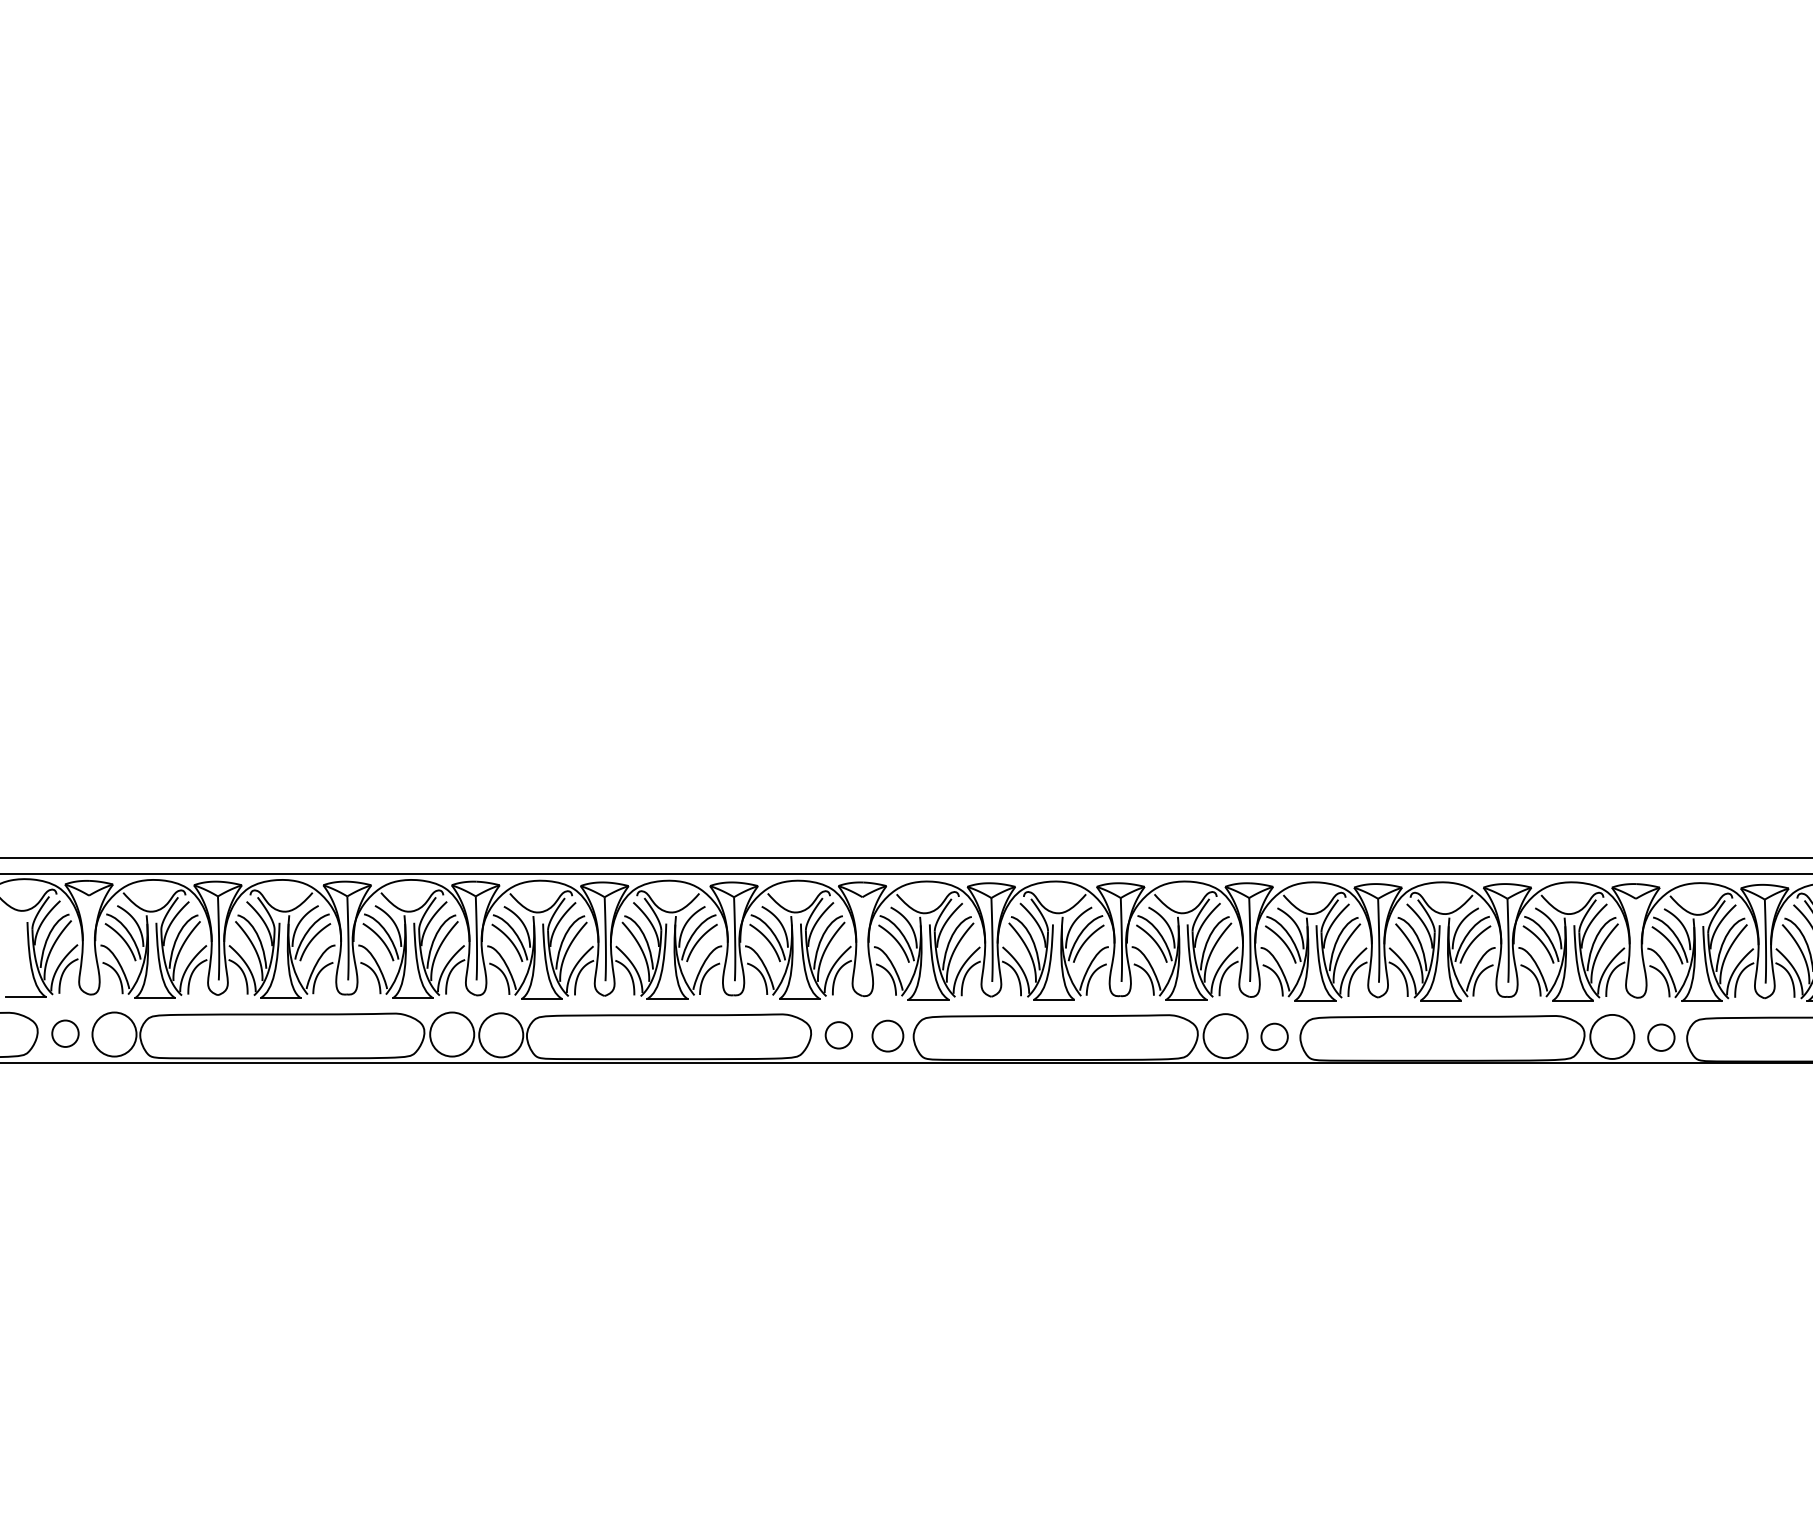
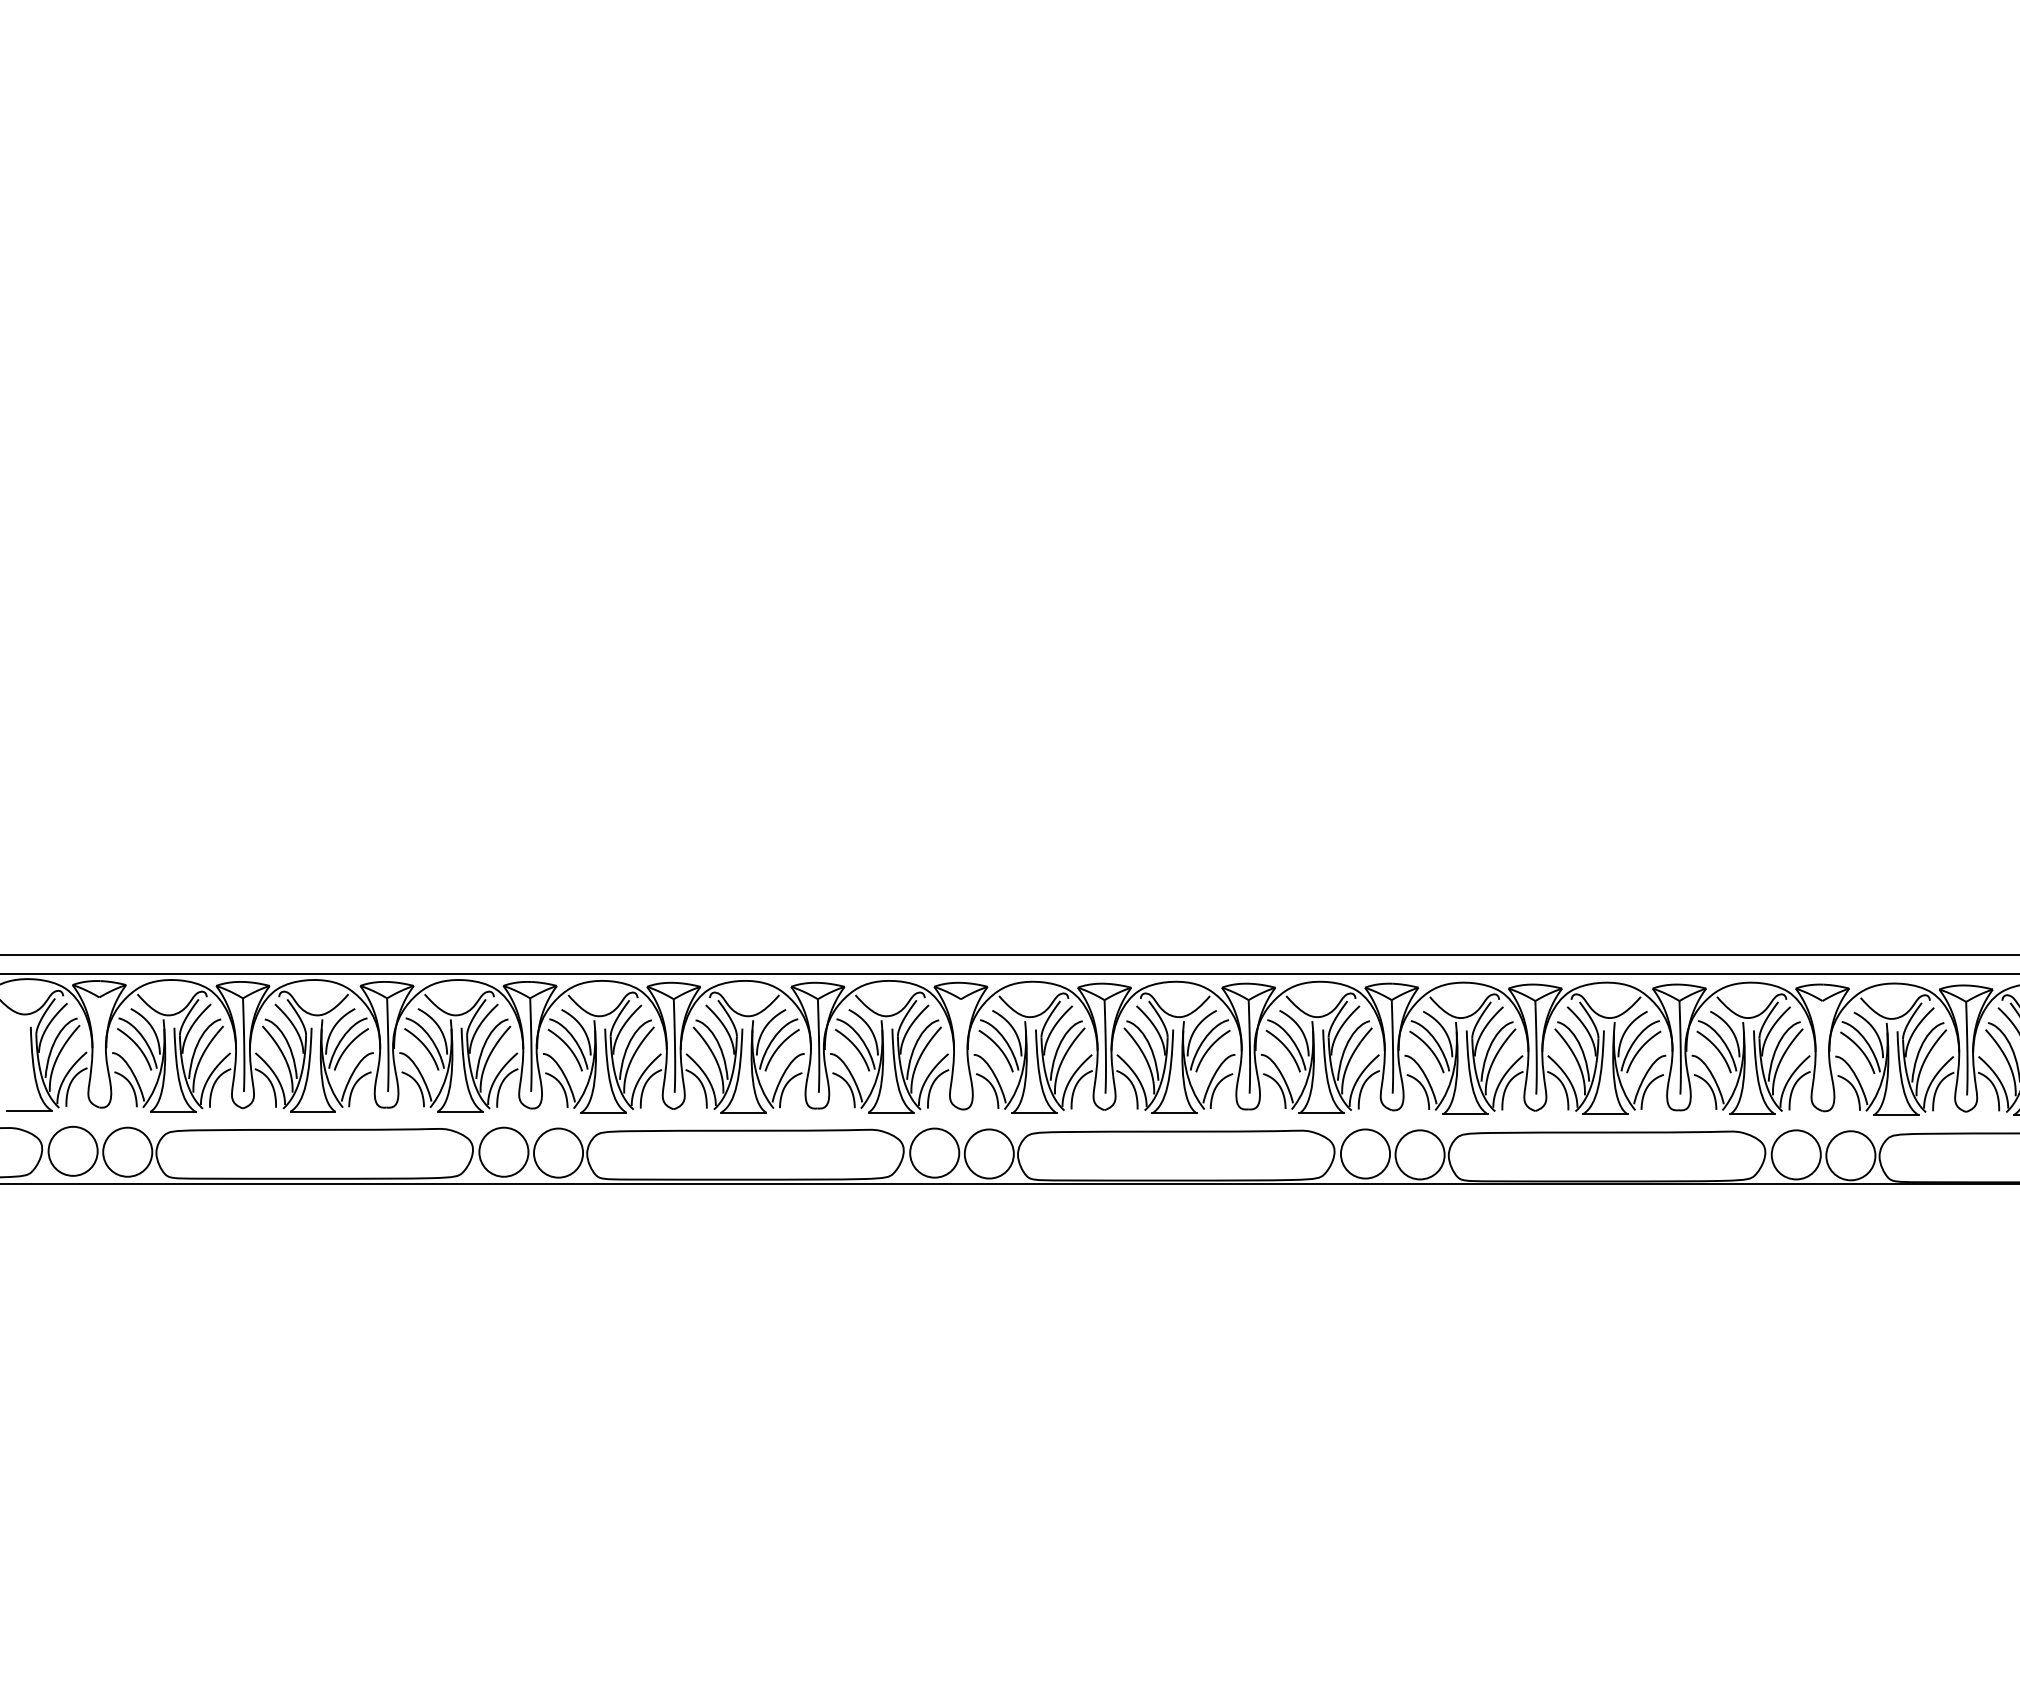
circle: (64, 1032) -> (72, 1150), size x1.67
circle: (838, 1034) -> (934, 1152), size x1.67
circle: (887, 1035) -> (988, 1153), size x1.43
circle: (1274, 1036) -> (1419, 1154), size x1.67
circle: (1661, 1037) -> (1850, 1155), size x1.67

